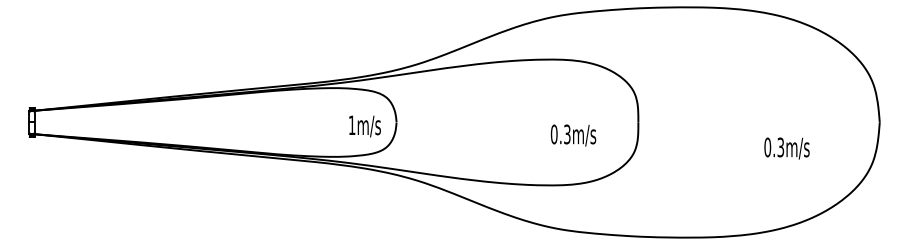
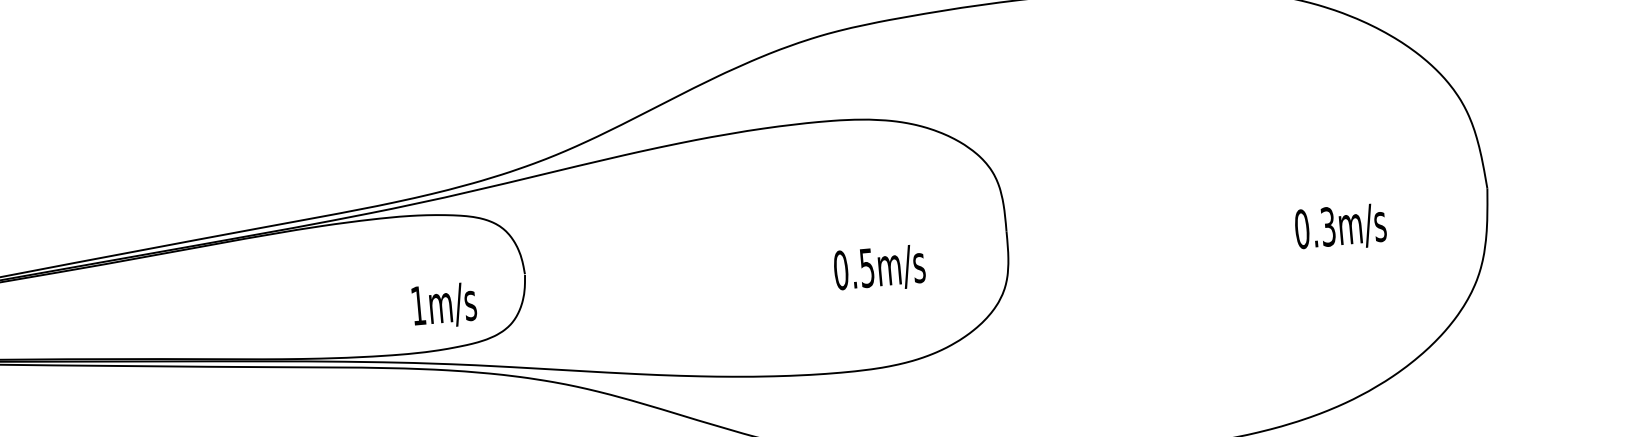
text: (364, 126) -> (443, 305), moved
text: (567, 133) -> (867, 266), 0.3m/s -> 0.5m/s
text: (786, 148) -> (1339, 227), moved

